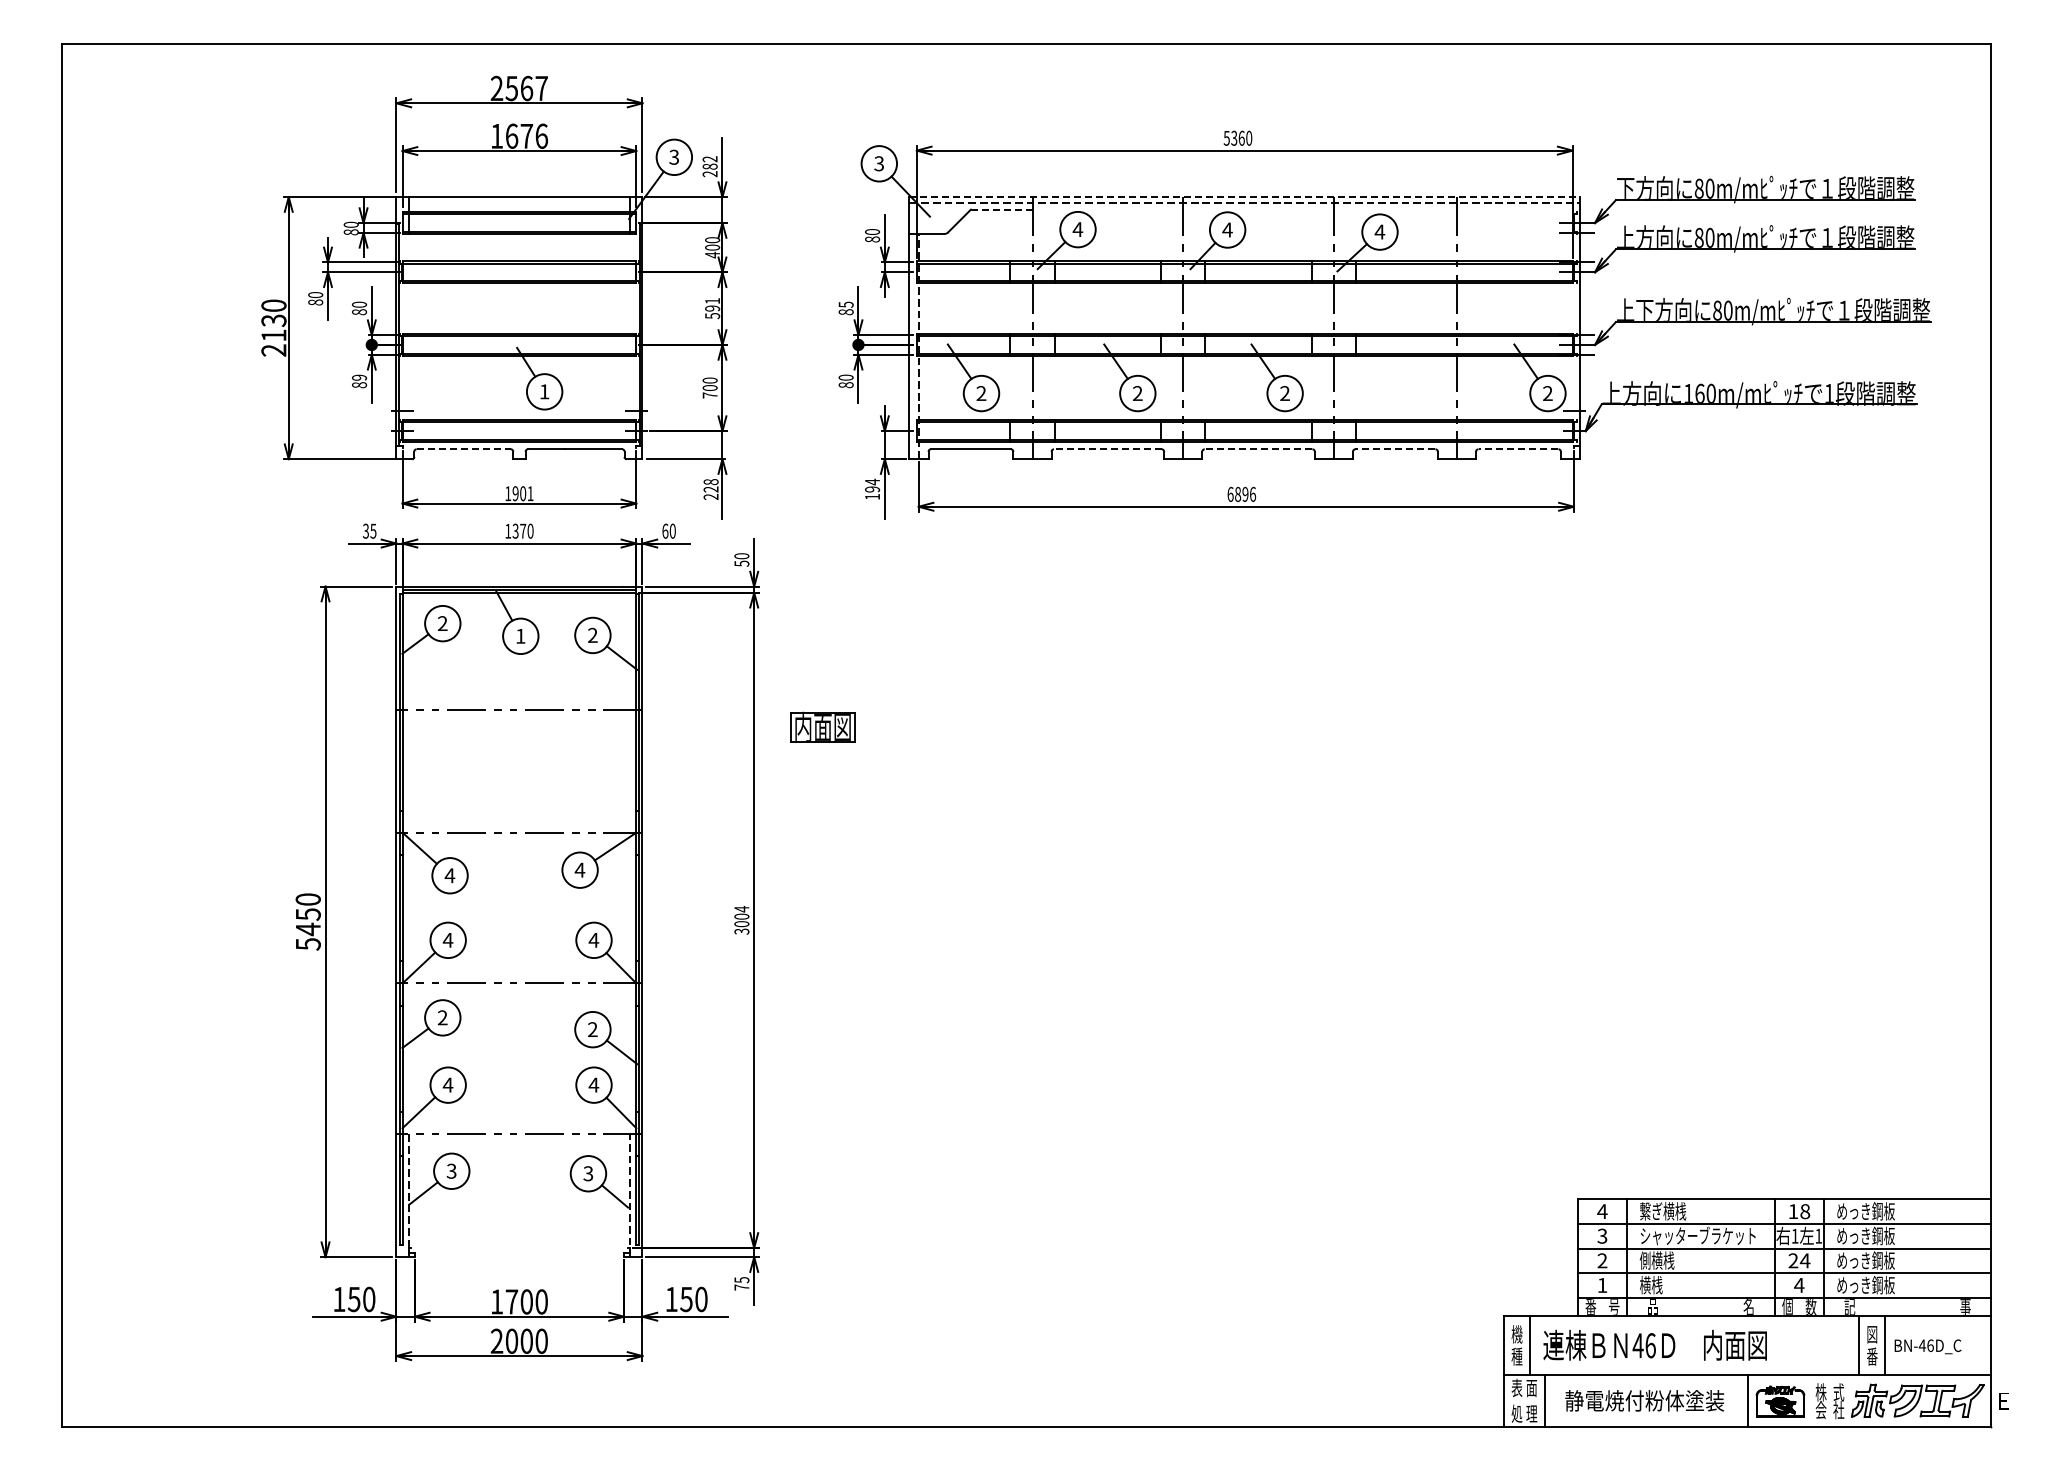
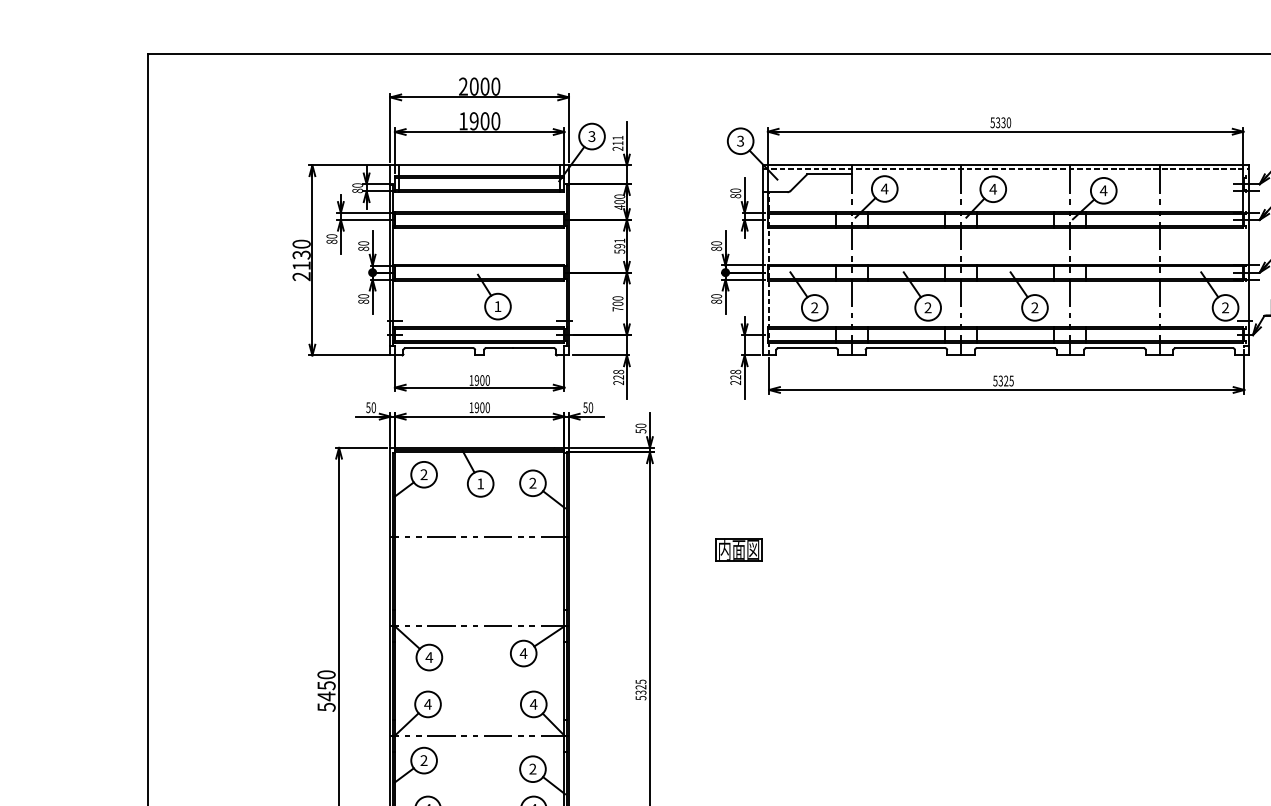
text: (526, 88) -> (484, 86), 2567 -> 2000
text: (526, 135) -> (484, 120), 1676 -> 1900
text: (1241, 137) -> (1003, 122), 5360 -> 5330
text: (709, 162) -> (617, 140), 282 -> 211
line: (1245, 197) -> (1006, 165), dashed -> solid
line: (1001, 209) -> (829, 174), dashed -> solid
text: (845, 304) -> (716, 243), 85 -> 80
text: (359, 377) -> (363, 296), 89 -> 80
line: (464, 449) -> (439, 348), dashed -> solid
line: (1107, 449) -> (906, 348), dashed -> solid
line: (1258, 449) -> (1015, 348), dashed -> solid
line: (1395, 449) -> (1115, 348), dashed -> solid
line: (1518, 449) -> (1204, 348), dashed -> solid
text: (872, 488) -> (735, 376), 194 -> 228
text: (530, 493) -> (487, 380), 1901 -> 1900
text: (1241, 493) -> (1003, 380), 6896 -> 5325
text: (369, 530) -> (370, 407), 35 -> 50
text: (519, 530) -> (479, 407), 1370 -> 1900
text: (665, 530) -> (585, 407), 60 -> 50
part: (822, 726) -> (738, 549), moved
text: (741, 920) -> (640, 690), 3004 -> 5325

